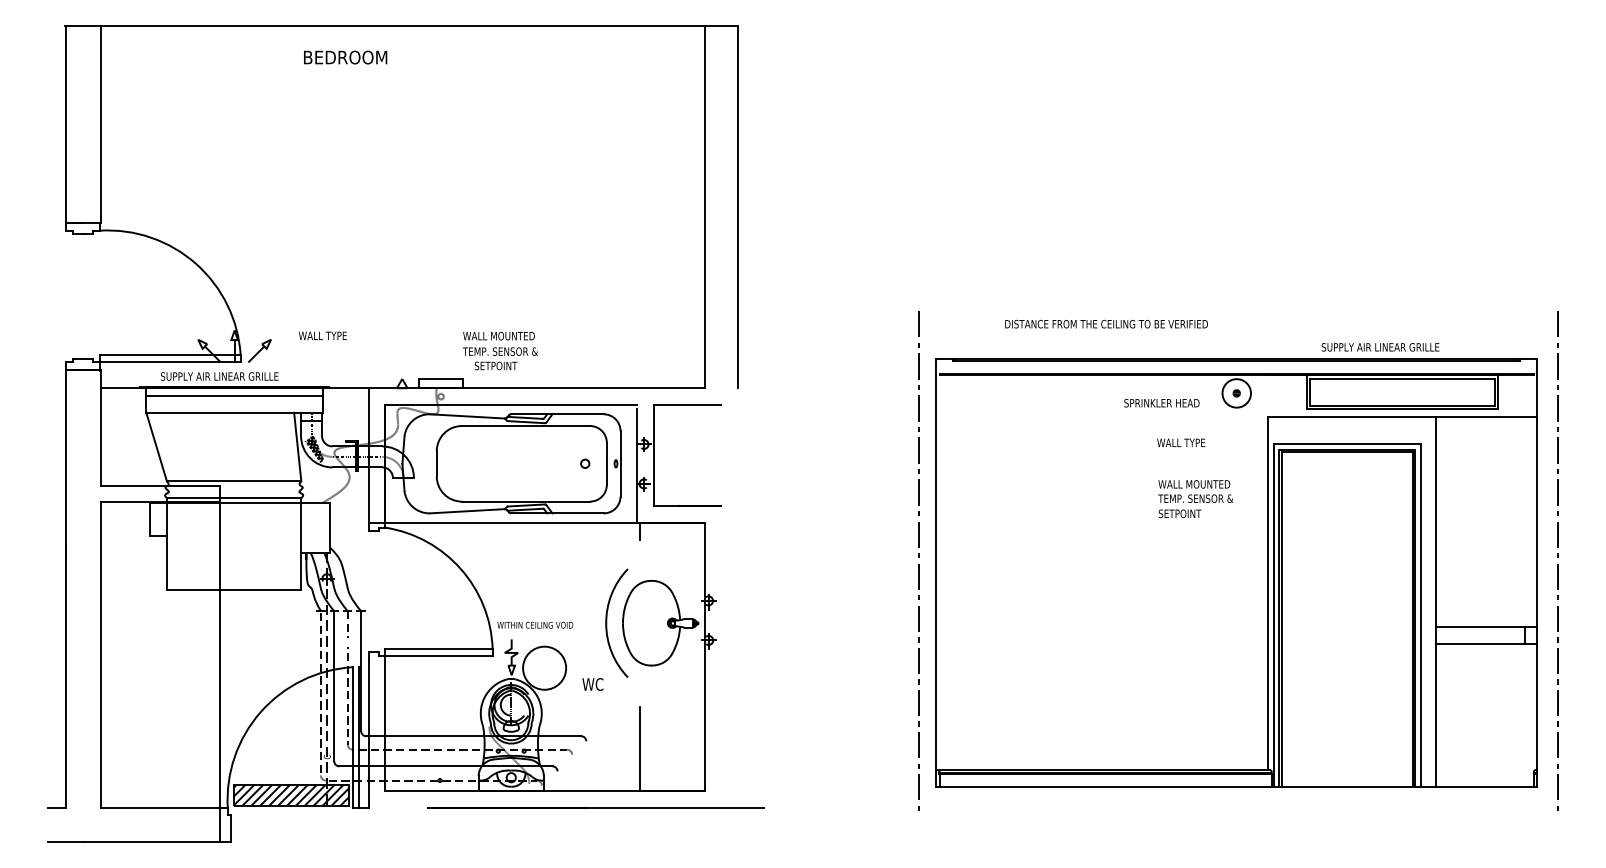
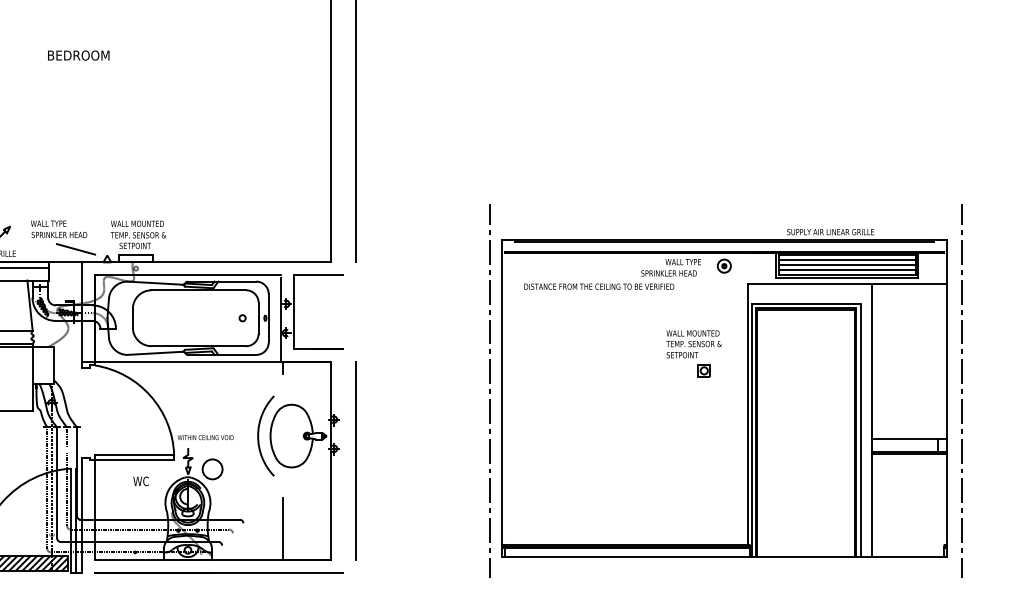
text: (345, 57) -> (78, 55), moved
text: (1106, 324) -> (599, 286), moved
text: (499, 350) -> (137, 234), moved
part: (343, 362) -> (63, 243), added
line: (1402, 385) -> (846, 260), added
line: (1402, 392) -> (846, 265), added
circle: (1236, 393) -> (724, 266), size x0.62
line: (1402, 399) -> (846, 270), added
text: (1181, 442) -> (683, 261), moved
hatch: (349, 455) -> (68, 312), added
part: (1209, 534) -> (704, 370), added
line: (1486, 647) -> (909, 454), added
line: (738, 656) -> (355, 460), added
circle: (544, 667) -> (212, 468), size x0.62
text: (592, 684) -> (140, 481), moved
line: (595, 807) -> (218, 572), moved

